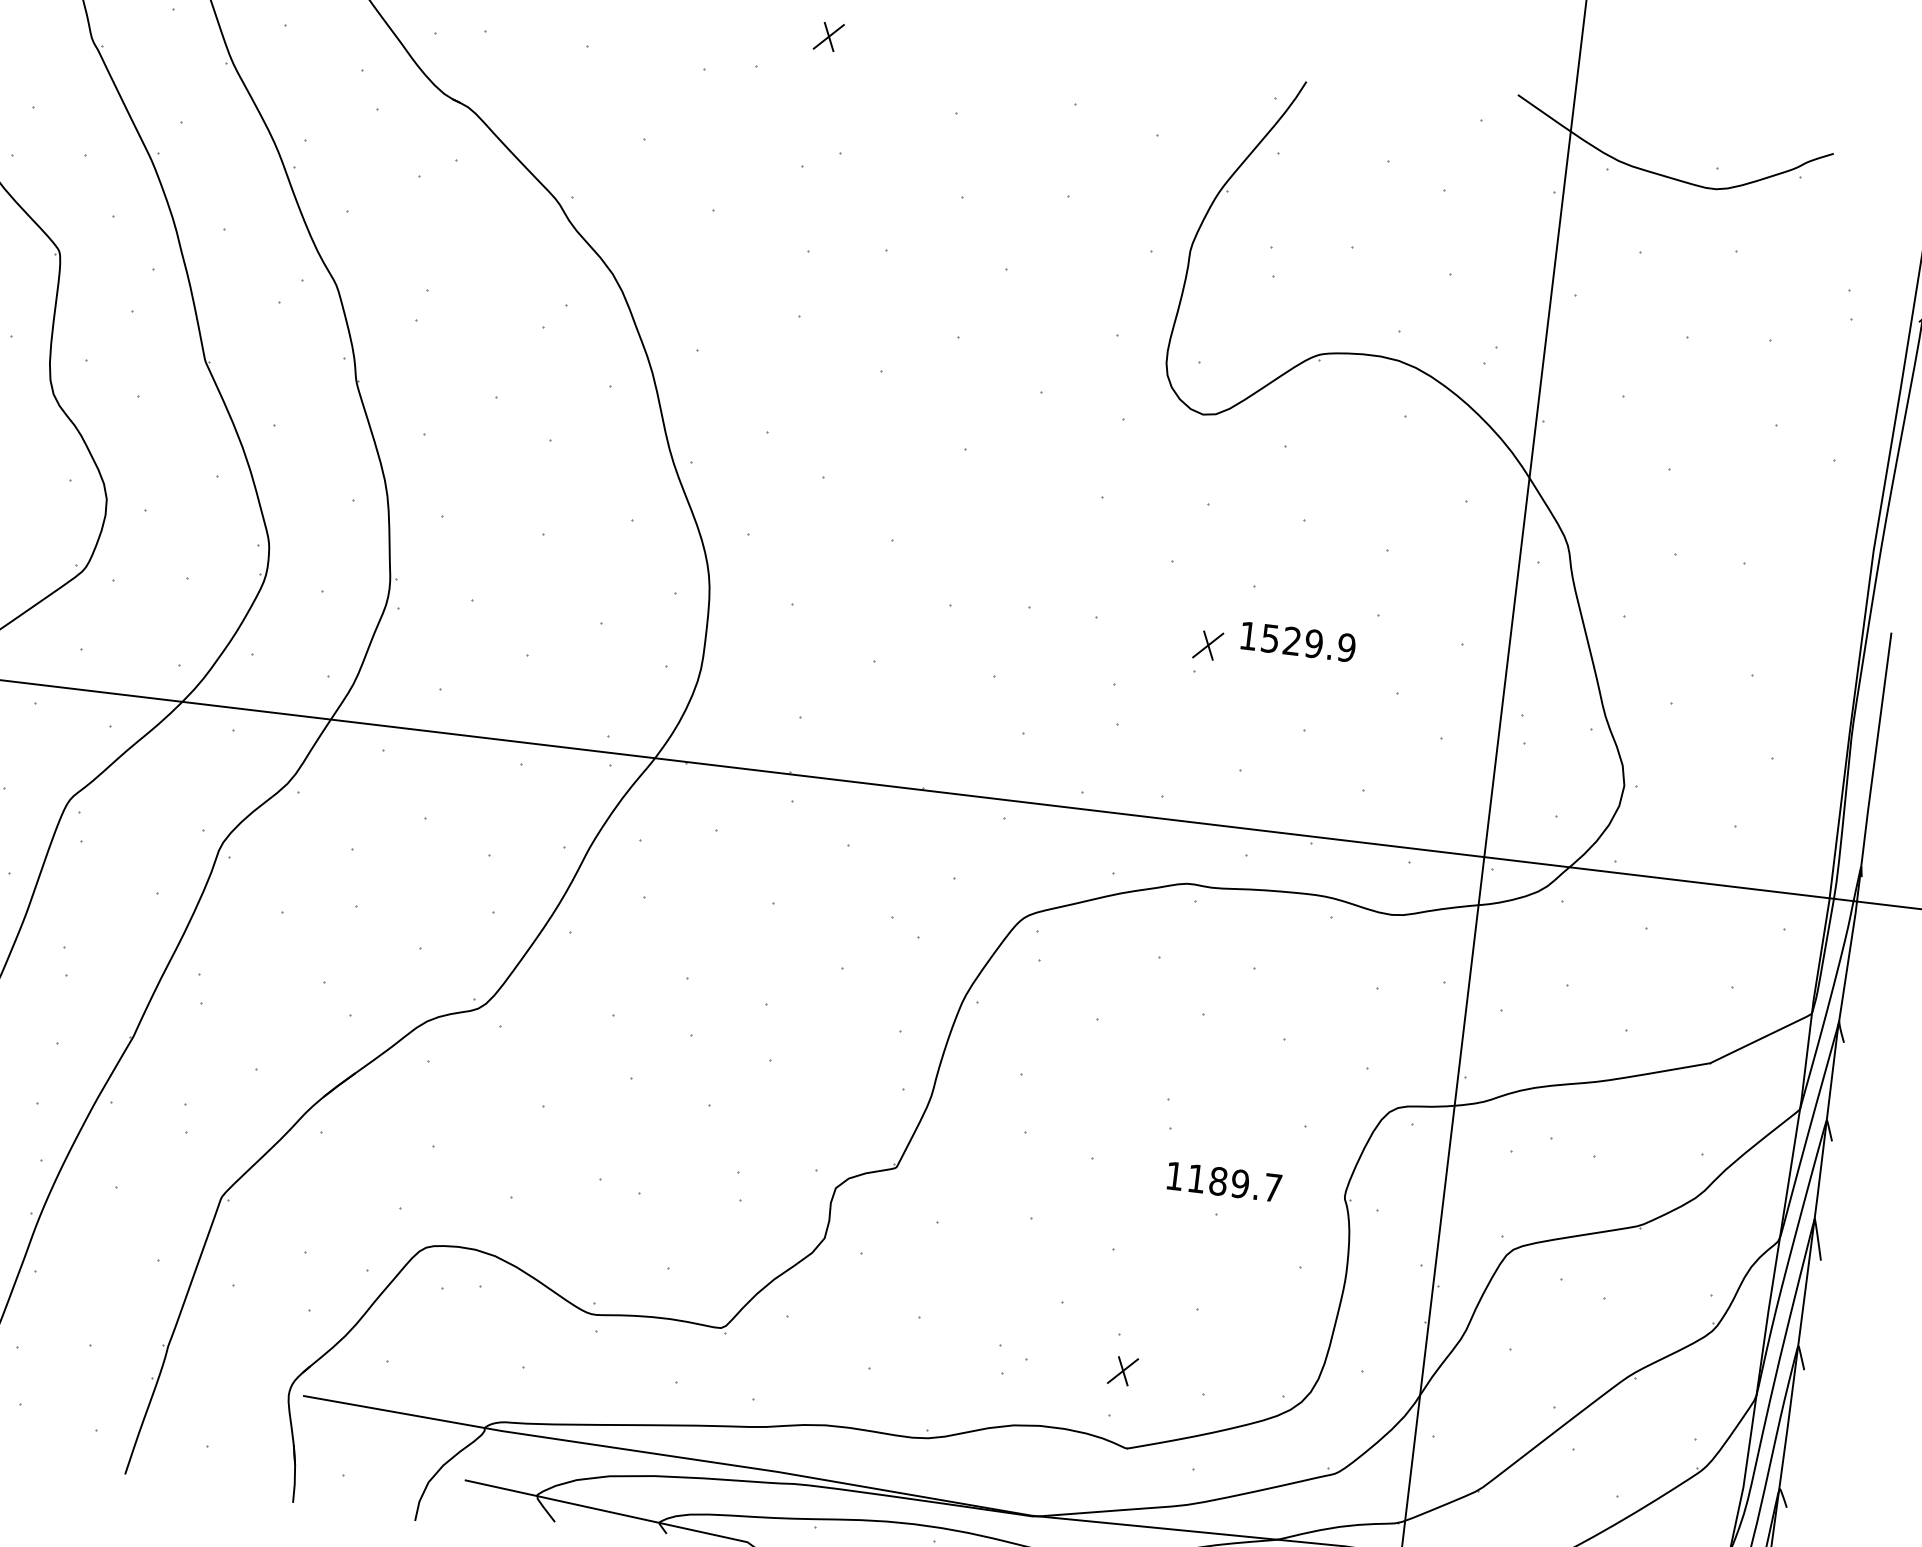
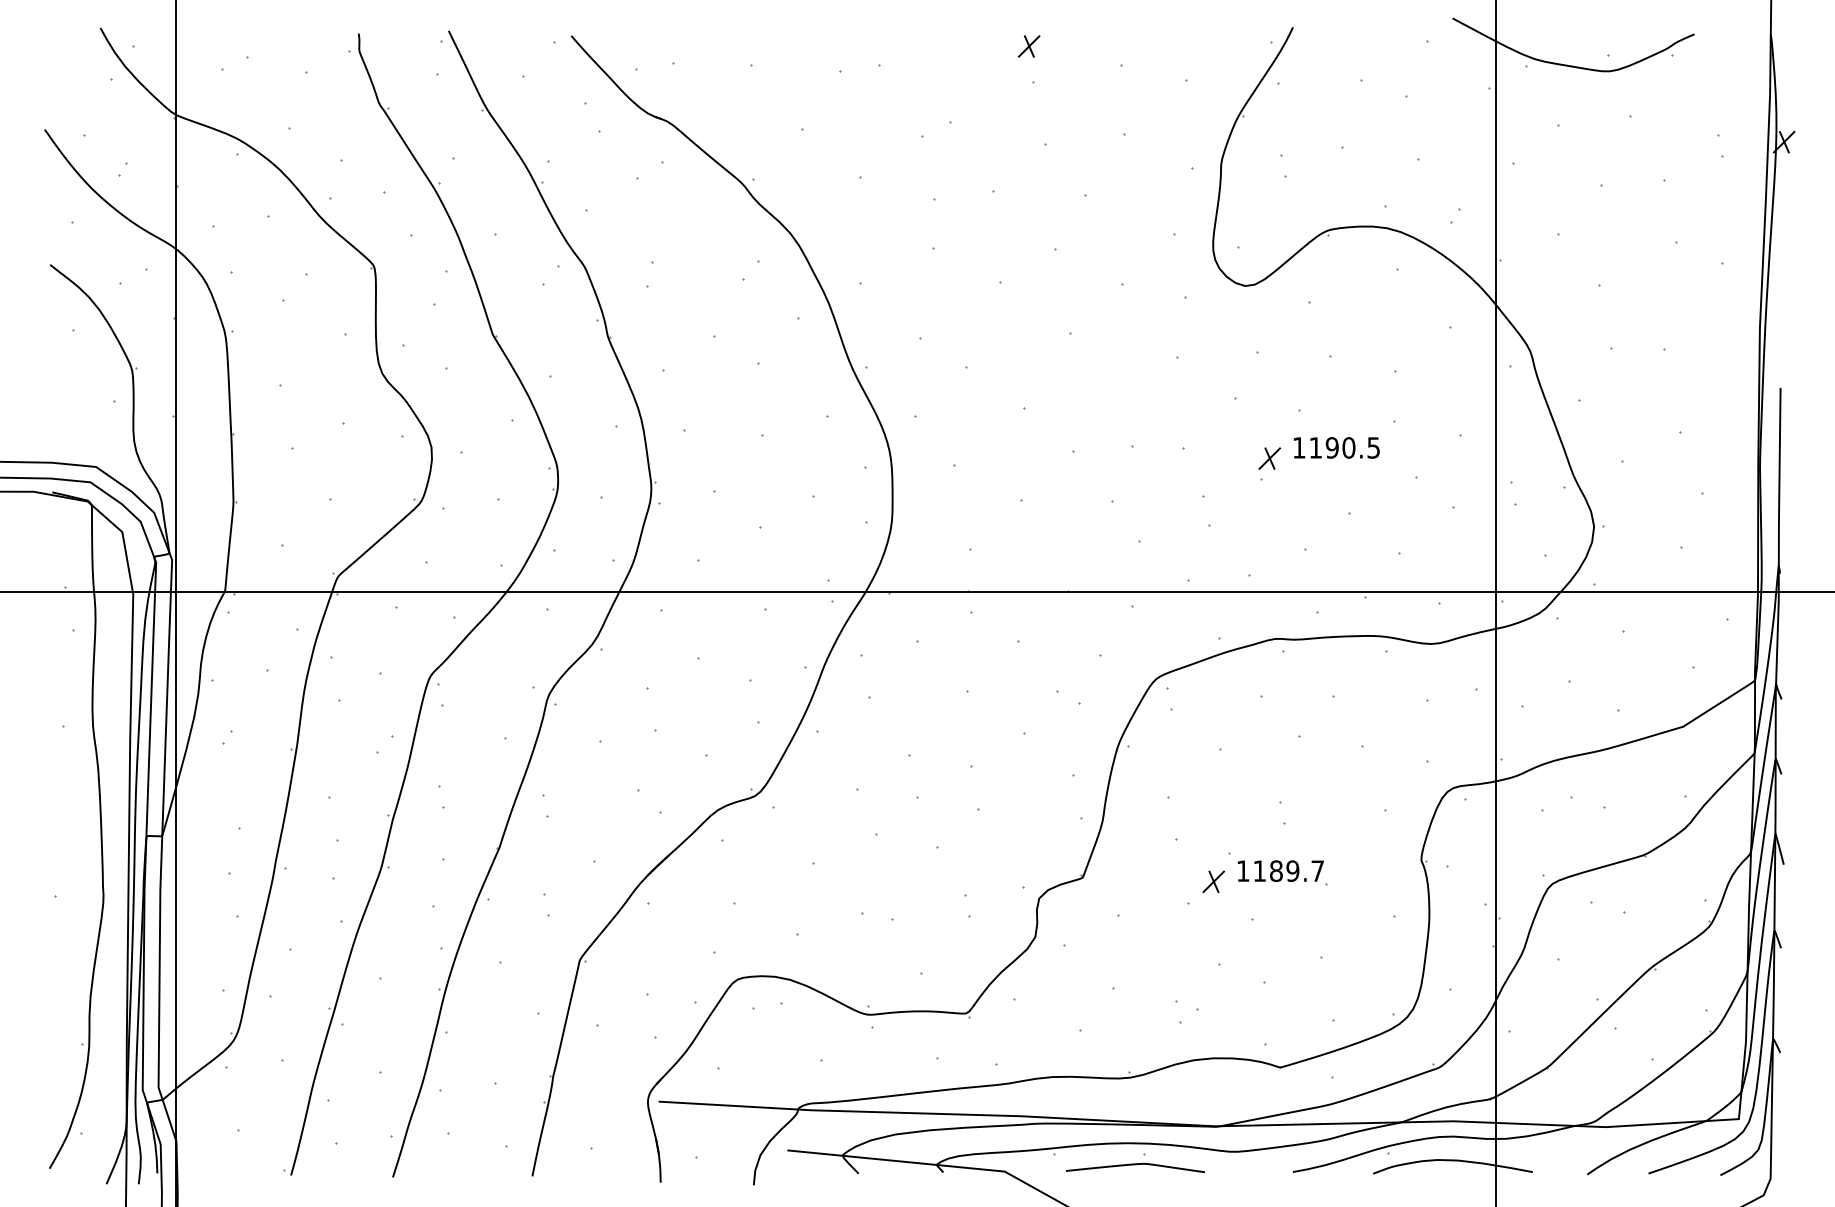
part: (827, 36) -> (1028, 46), moved
text: (1308, 642) -> (1344, 447), 1529.9 -> 1190.5
text: (1223, 1182) -> (1280, 871), moved
part: (1122, 1370) -> (1213, 881), moved

